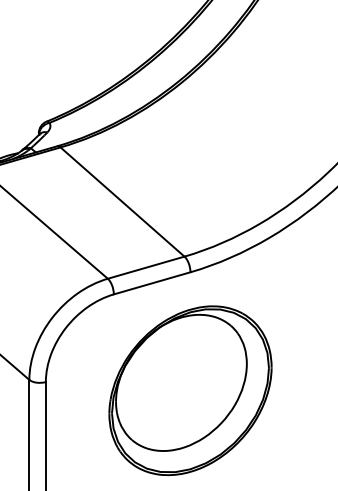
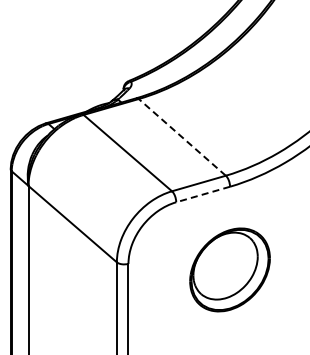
line: (121, 202) -> (181, 137), solid -> dashed
line: (151, 283) -> (202, 194), solid -> dashed
part: (189, 390) -> (229, 269), size x0.7

